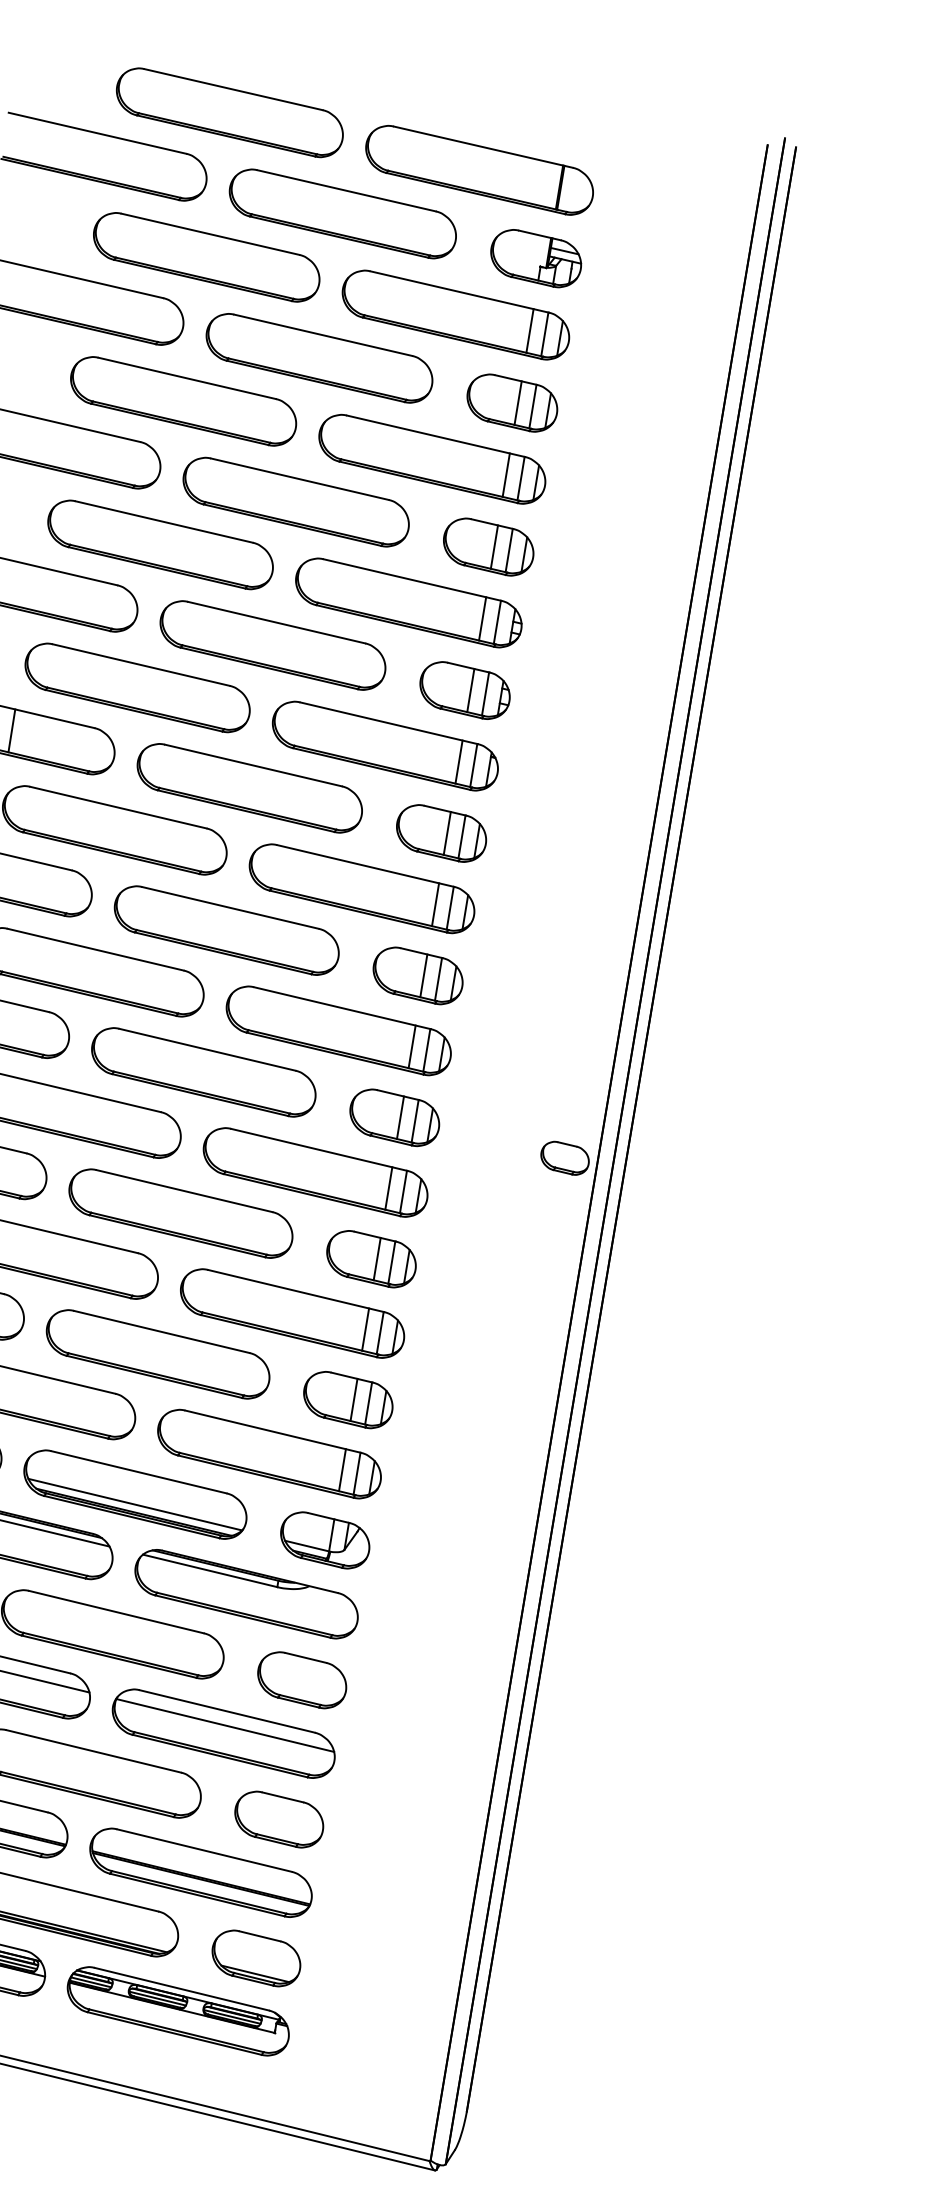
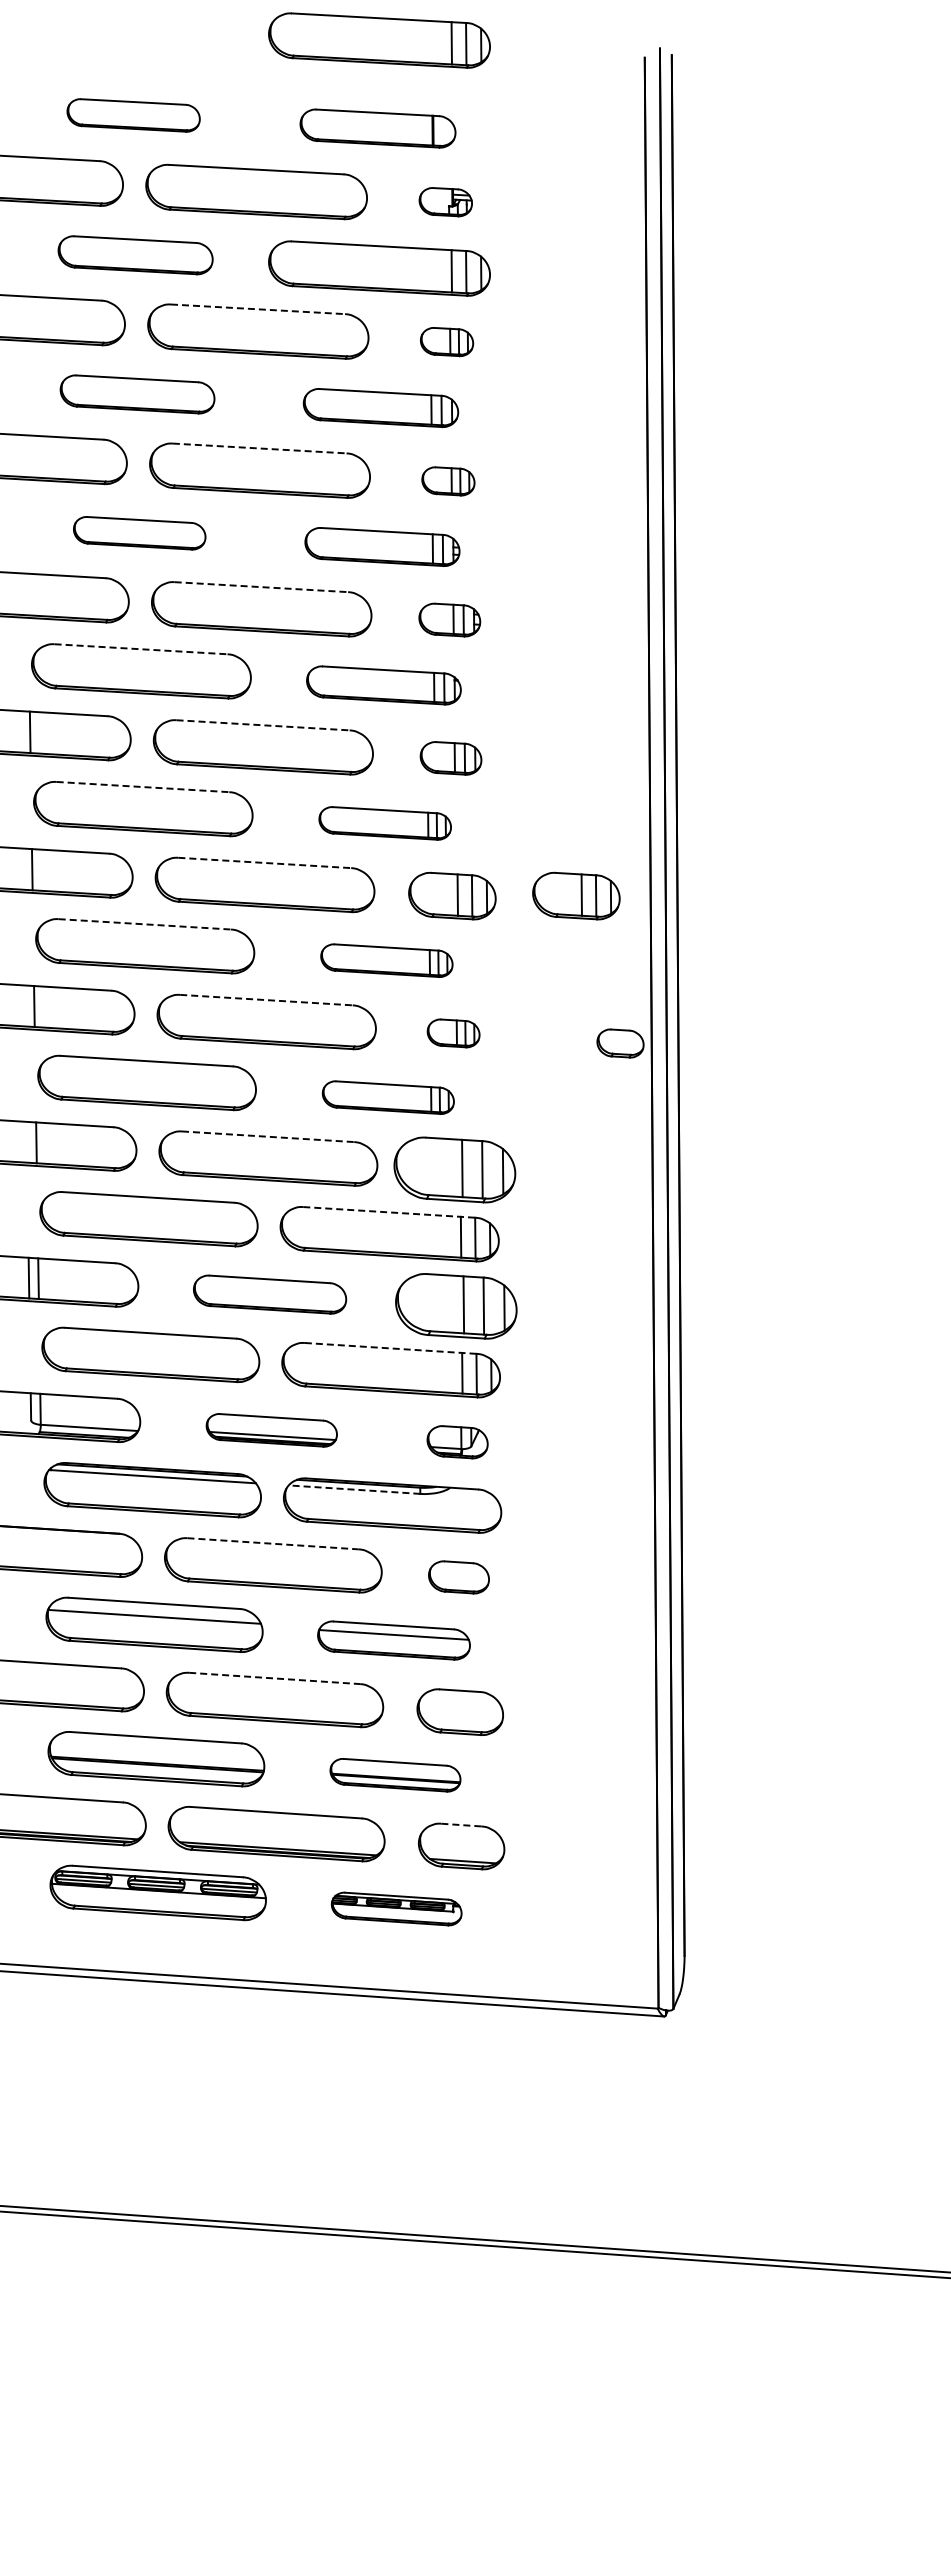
part: (497, 79) -> (379, 40), added
part: (229, 112) -> (133, 115), size x0.6
part: (479, 170) -> (377, 128), size x0.7
part: (206, 257) -> (135, 255), size x0.7
part: (536, 257) -> (445, 201), size x0.6
line: (323, 335) -> (258, 309), solid -> dashed
part: (183, 401) -> (137, 394), size x0.7
part: (511, 402) -> (446, 341), size x0.6
part: (431, 458) -> (380, 407), size x0.7
line: (300, 479) -> (260, 448), solid -> dashed
part: (160, 545) -> (139, 533), size x0.6
part: (488, 547) -> (448, 481), size x0.6
part: (408, 602) -> (382, 546), size x0.7
line: (276, 623) -> (261, 587), solid -> dashed
line: (141, 665) -> (141, 649), solid -> dashed
part: (464, 689) -> (449, 619), size x0.7
part: (384, 746) -> (383, 685), size x0.7
line: (253, 765) -> (263, 725), solid -> dashed
line: (118, 808) -> (143, 787), solid -> dashed
part: (440, 833) -> (450, 758), size x0.7
part: (361, 888) -> (384, 823), size x0.6
line: (230, 907) -> (264, 862), solid -> dashed
line: (96, 949) -> (145, 924), solid -> dashed
part: (546, 997) -> (576, 895), added
part: (338, 1030) -> (386, 960), size x0.6
line: (207, 1050) -> (266, 1000), solid -> dashed
part: (394, 1117) -> (453, 1033), size x0.6
part: (315, 1172) -> (388, 1097), size x0.6
line: (185, 1190) -> (268, 1136), solid -> dashed
part: (371, 1259) -> (455, 1170), size x1.4
line: (296, 1291) -> (389, 1212), solid -> dashed
part: (157, 1354) -> (269, 1294), size x0.7
part: (348, 1400) -> (456, 1306), size x1.4
line: (273, 1431) -> (391, 1348), solid -> dashed
part: (135, 1494) -> (271, 1430), size x0.6
part: (324, 1540) -> (457, 1442), size x0.7
line: (210, 1570) -> (354, 1489), solid -> dashed
line: (116, 1611) -> (273, 1543), solid -> dashed
part: (301, 1680) -> (458, 1577), size x0.7
part: (223, 1733) -> (393, 1640), size x0.7
line: (93, 1751) -> (274, 1678), solid -> dashed
part: (200, 1873) -> (395, 1775), size x0.6
line: (260, 1936) -> (461, 1825), solid -> dashed
part: (178, 2010) -> (396, 1908), size x0.6

